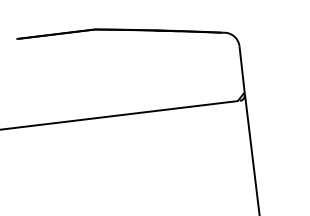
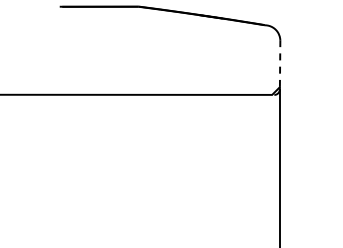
line: (242, 68) -> (280, 63), solid -> dashed

